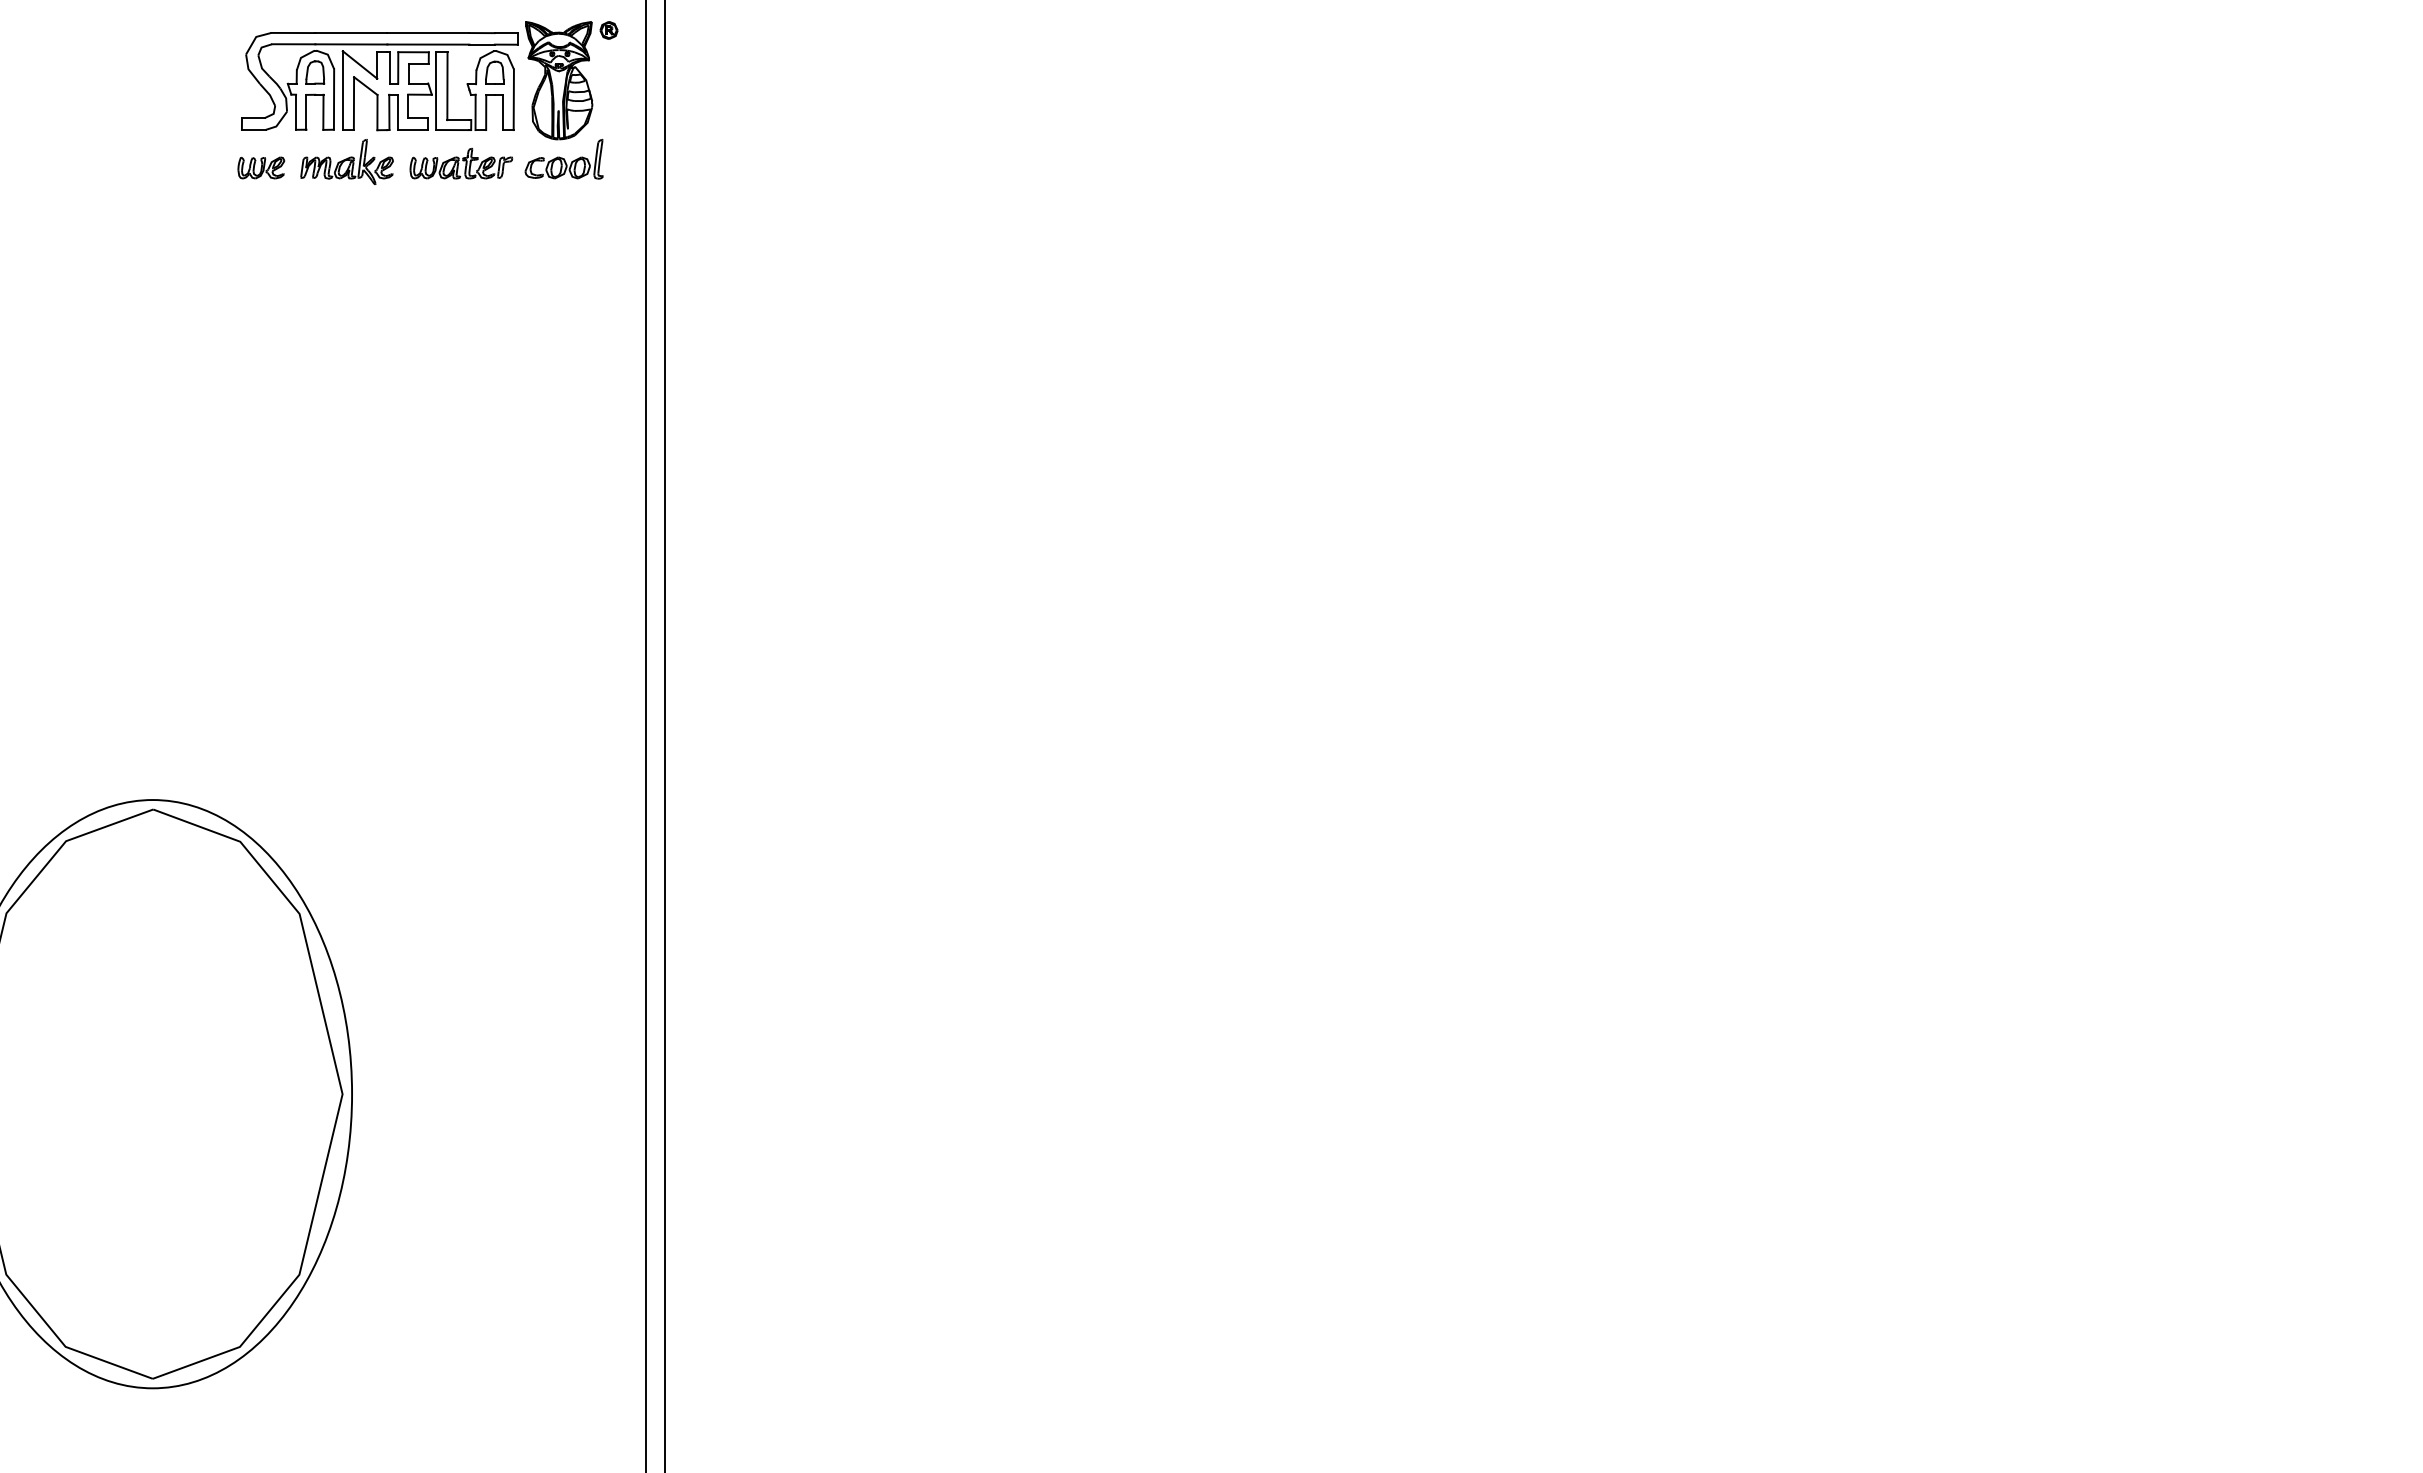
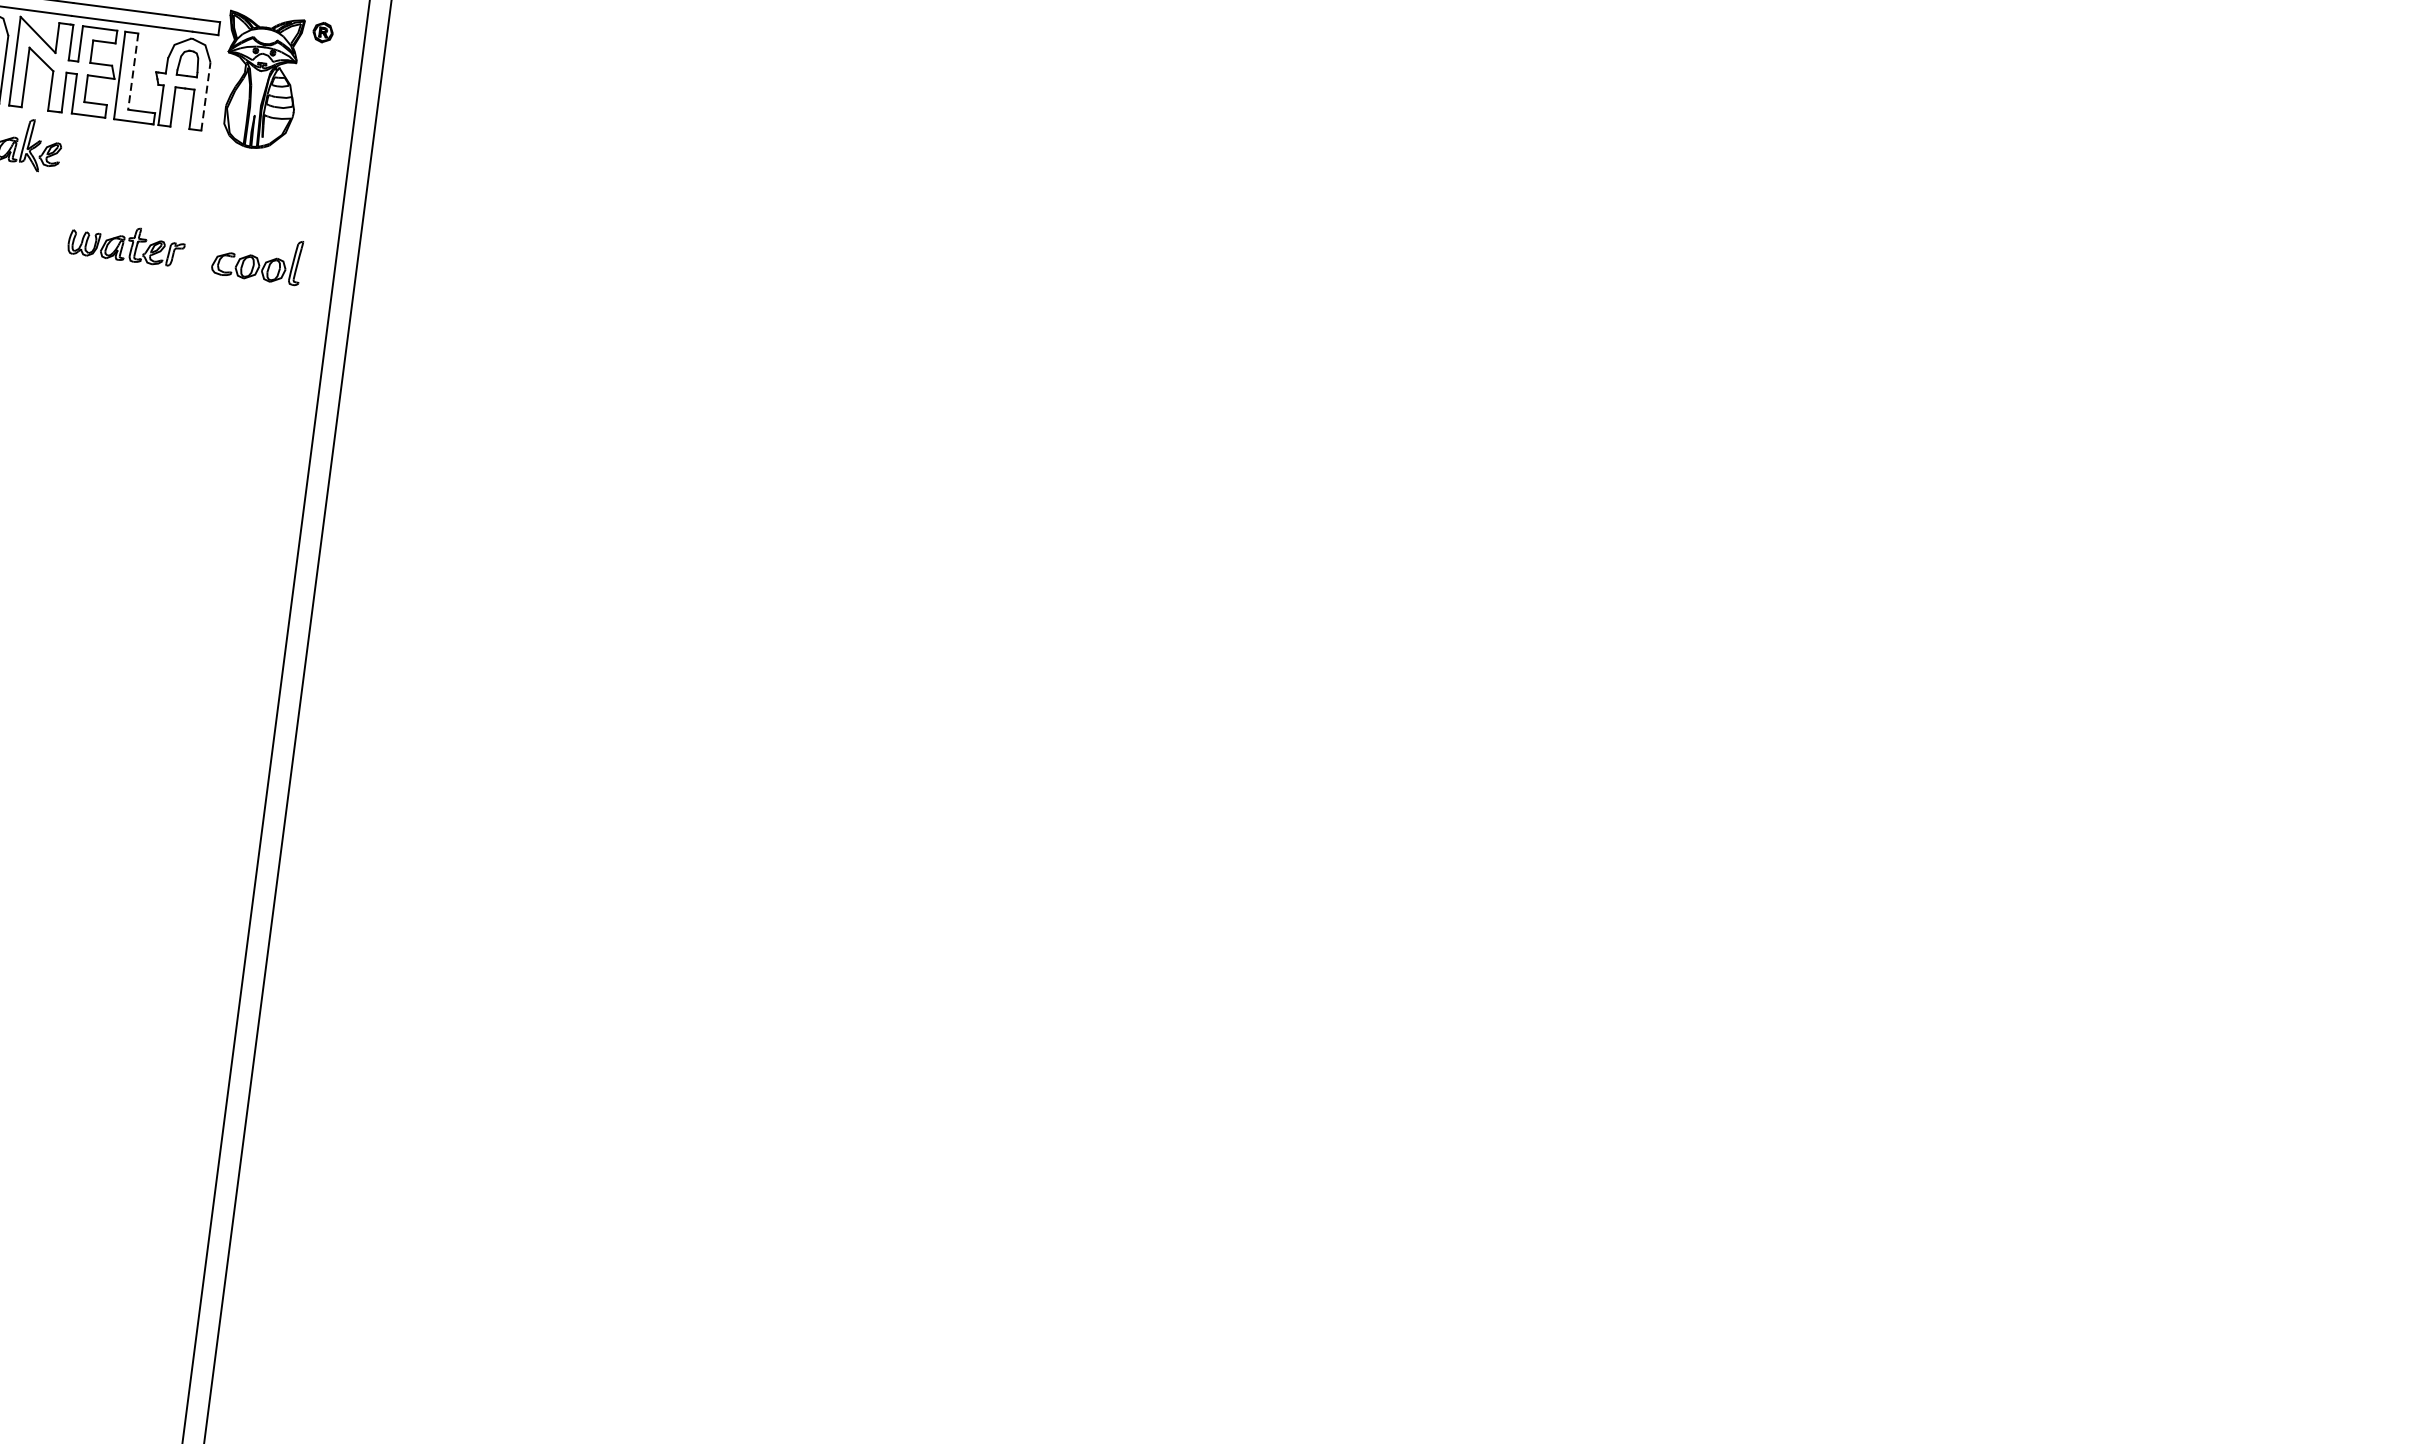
line: (447, 86) -> (133, 71), solid -> dashed
line: (513, 99) -> (205, 96), solid -> dashed
part: (563, 159) -> (256, 258), moved
part: (461, 163) -> (126, 243), moved

